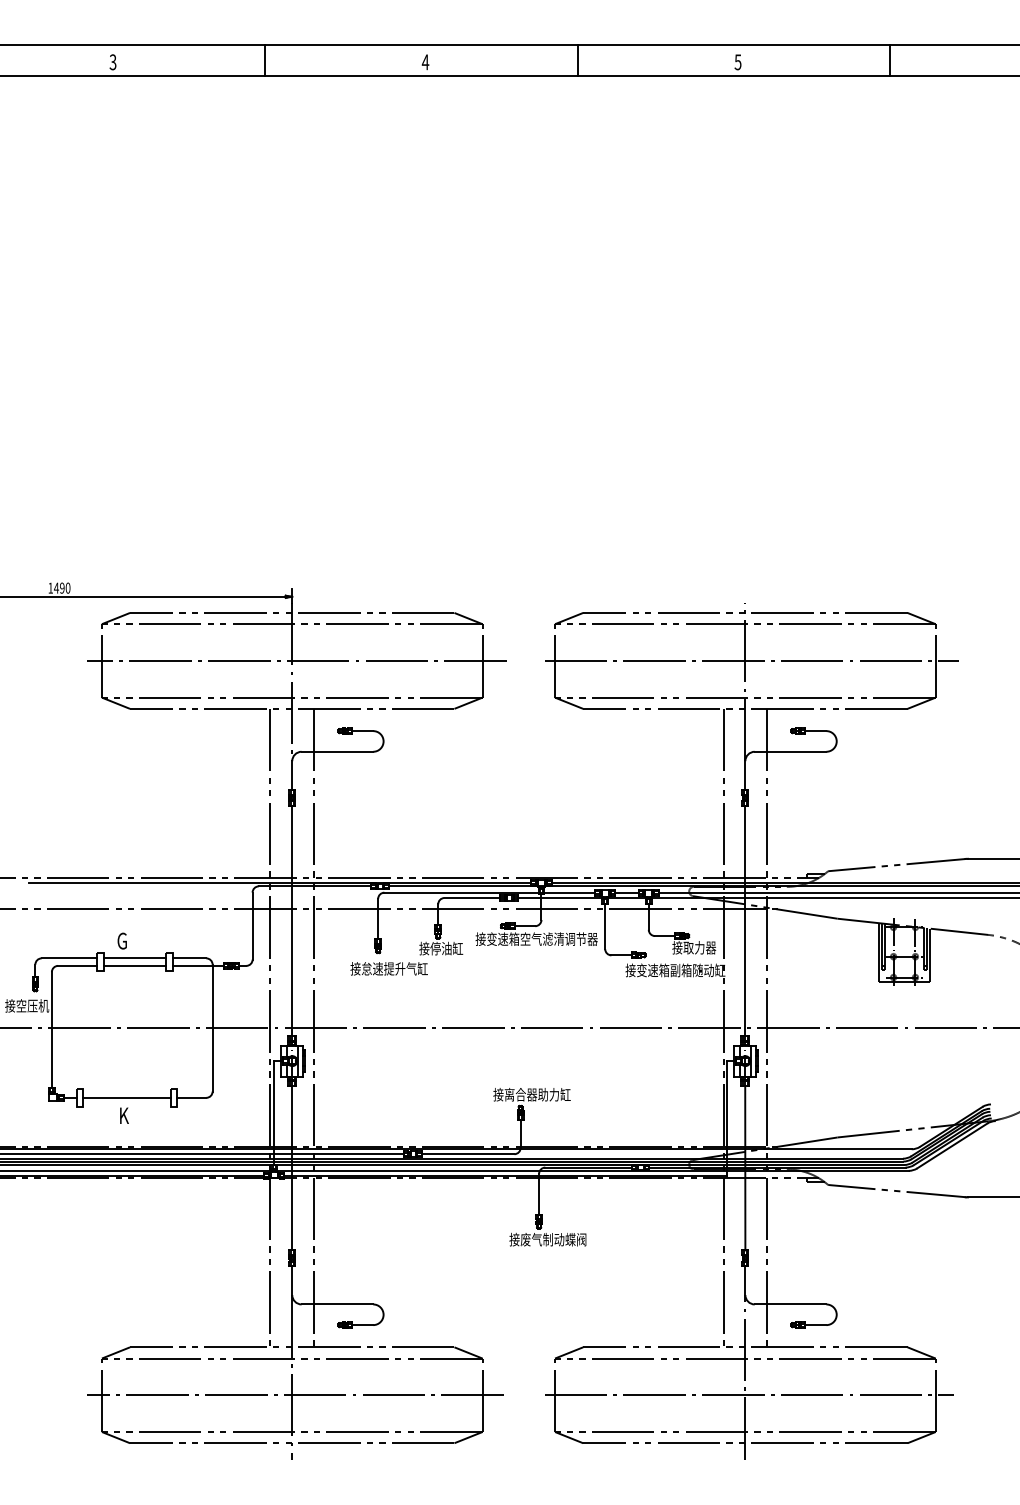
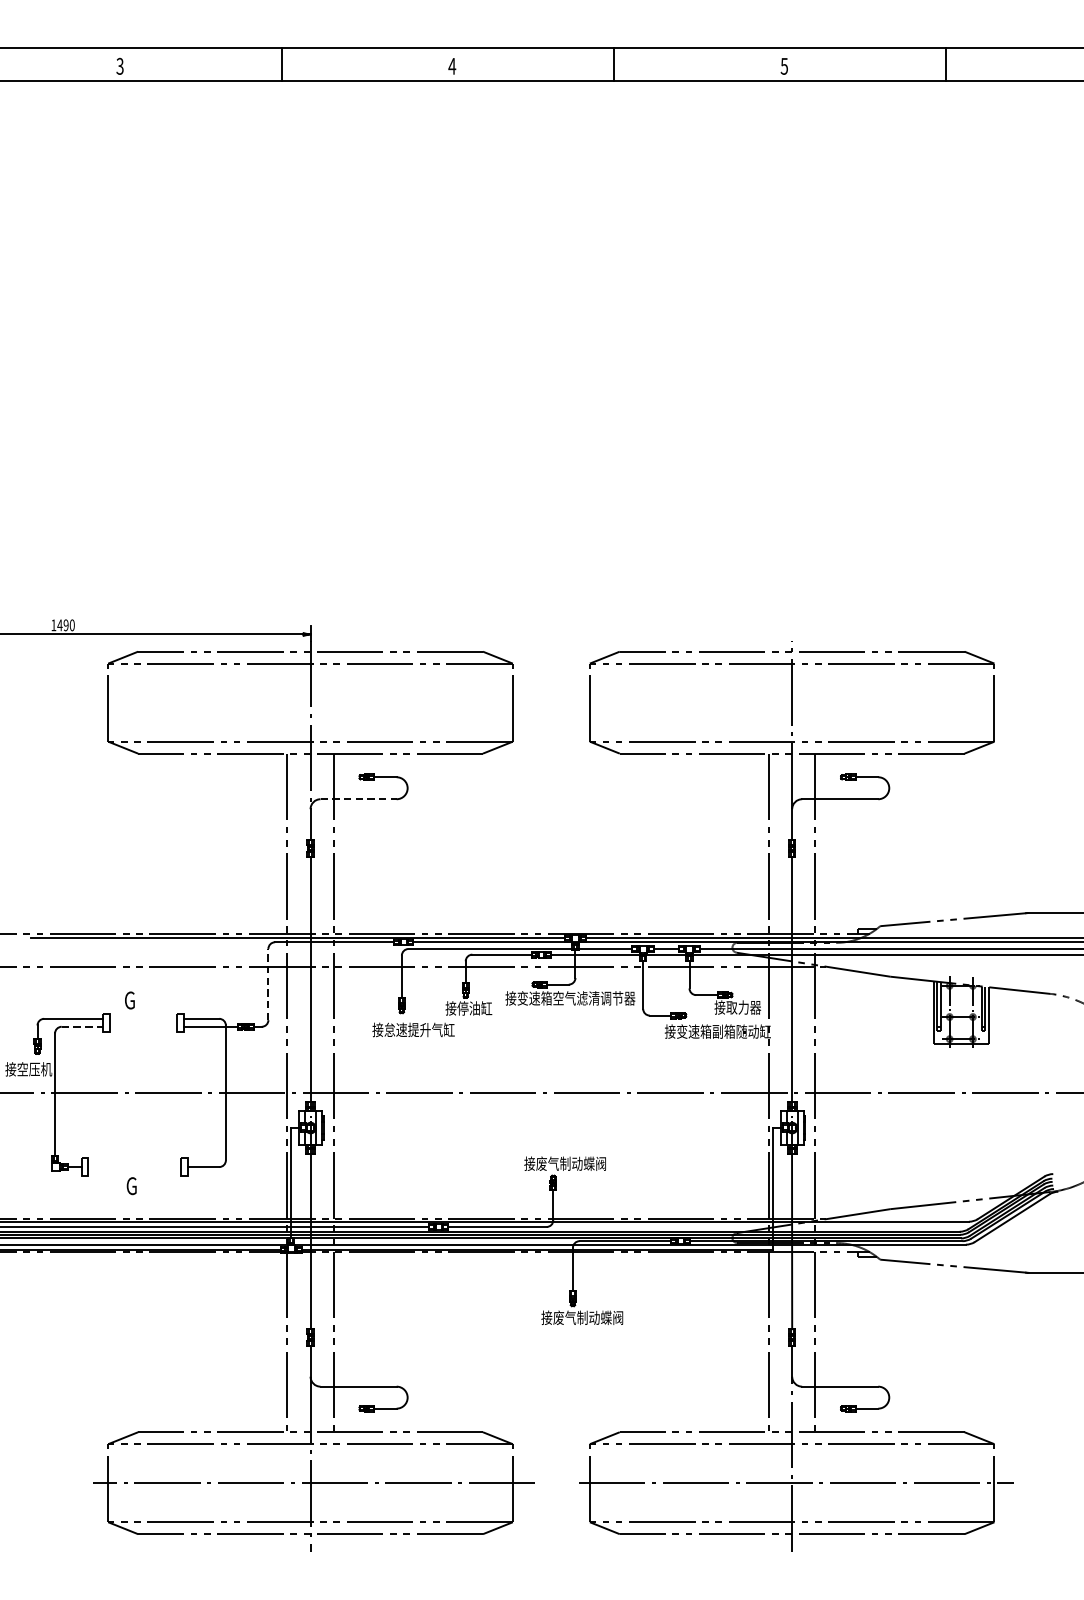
line: (296, 660) -> (315, 702), removed
line: (751, 660) -> (798, 702), removed
line: (337, 751) -> (358, 798), solid -> dashed
line: (252, 926) -> (268, 984), solid -> dashed
line: (134, 958) -> (142, 1018), removed
line: (78, 965) -> (83, 1026), solid -> dashed
line: (134, 965) -> (142, 1026), removed
text: (537, 1094) -> (571, 1163), 接离合器助力缸 -> 接废气制动蝶阀
line: (126, 1097) -> (134, 1166), removed
text: (123, 1115) -> (131, 1185), K -> G

